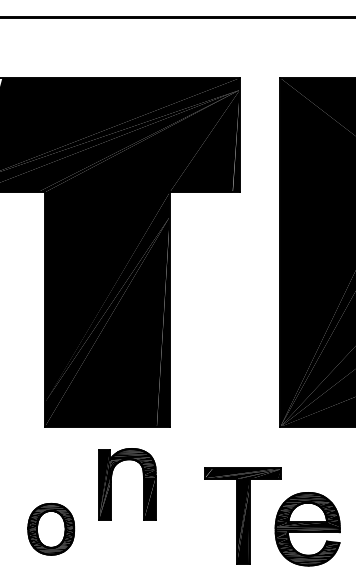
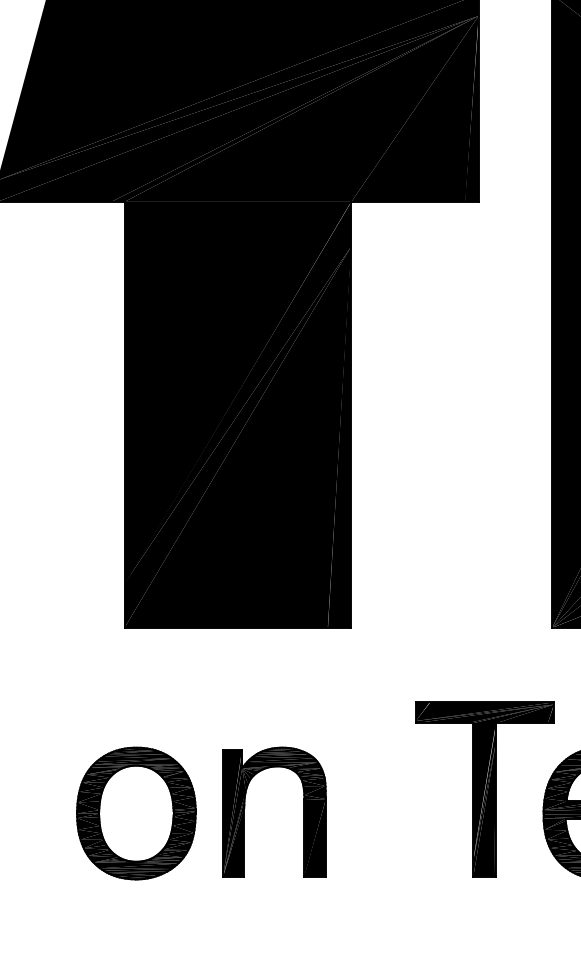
part: (111, 484) -> (245, 812), moved
part: (50, 529) -> (134, 814), size x1.43

